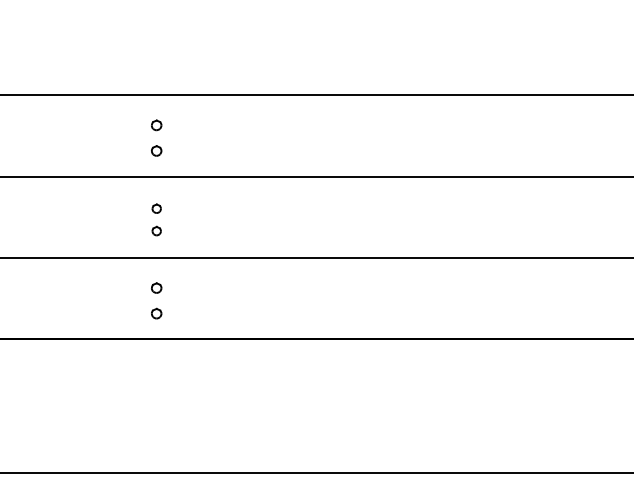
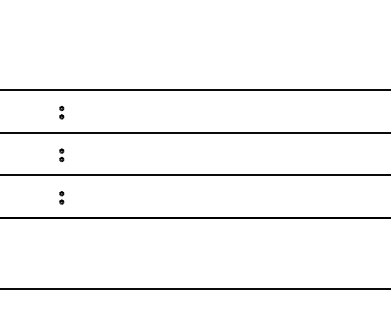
part: (156, 137) -> (61, 112), size x0.62
part: (156, 217) -> (61, 154), size x0.71
part: (156, 299) -> (61, 197), size x0.62

